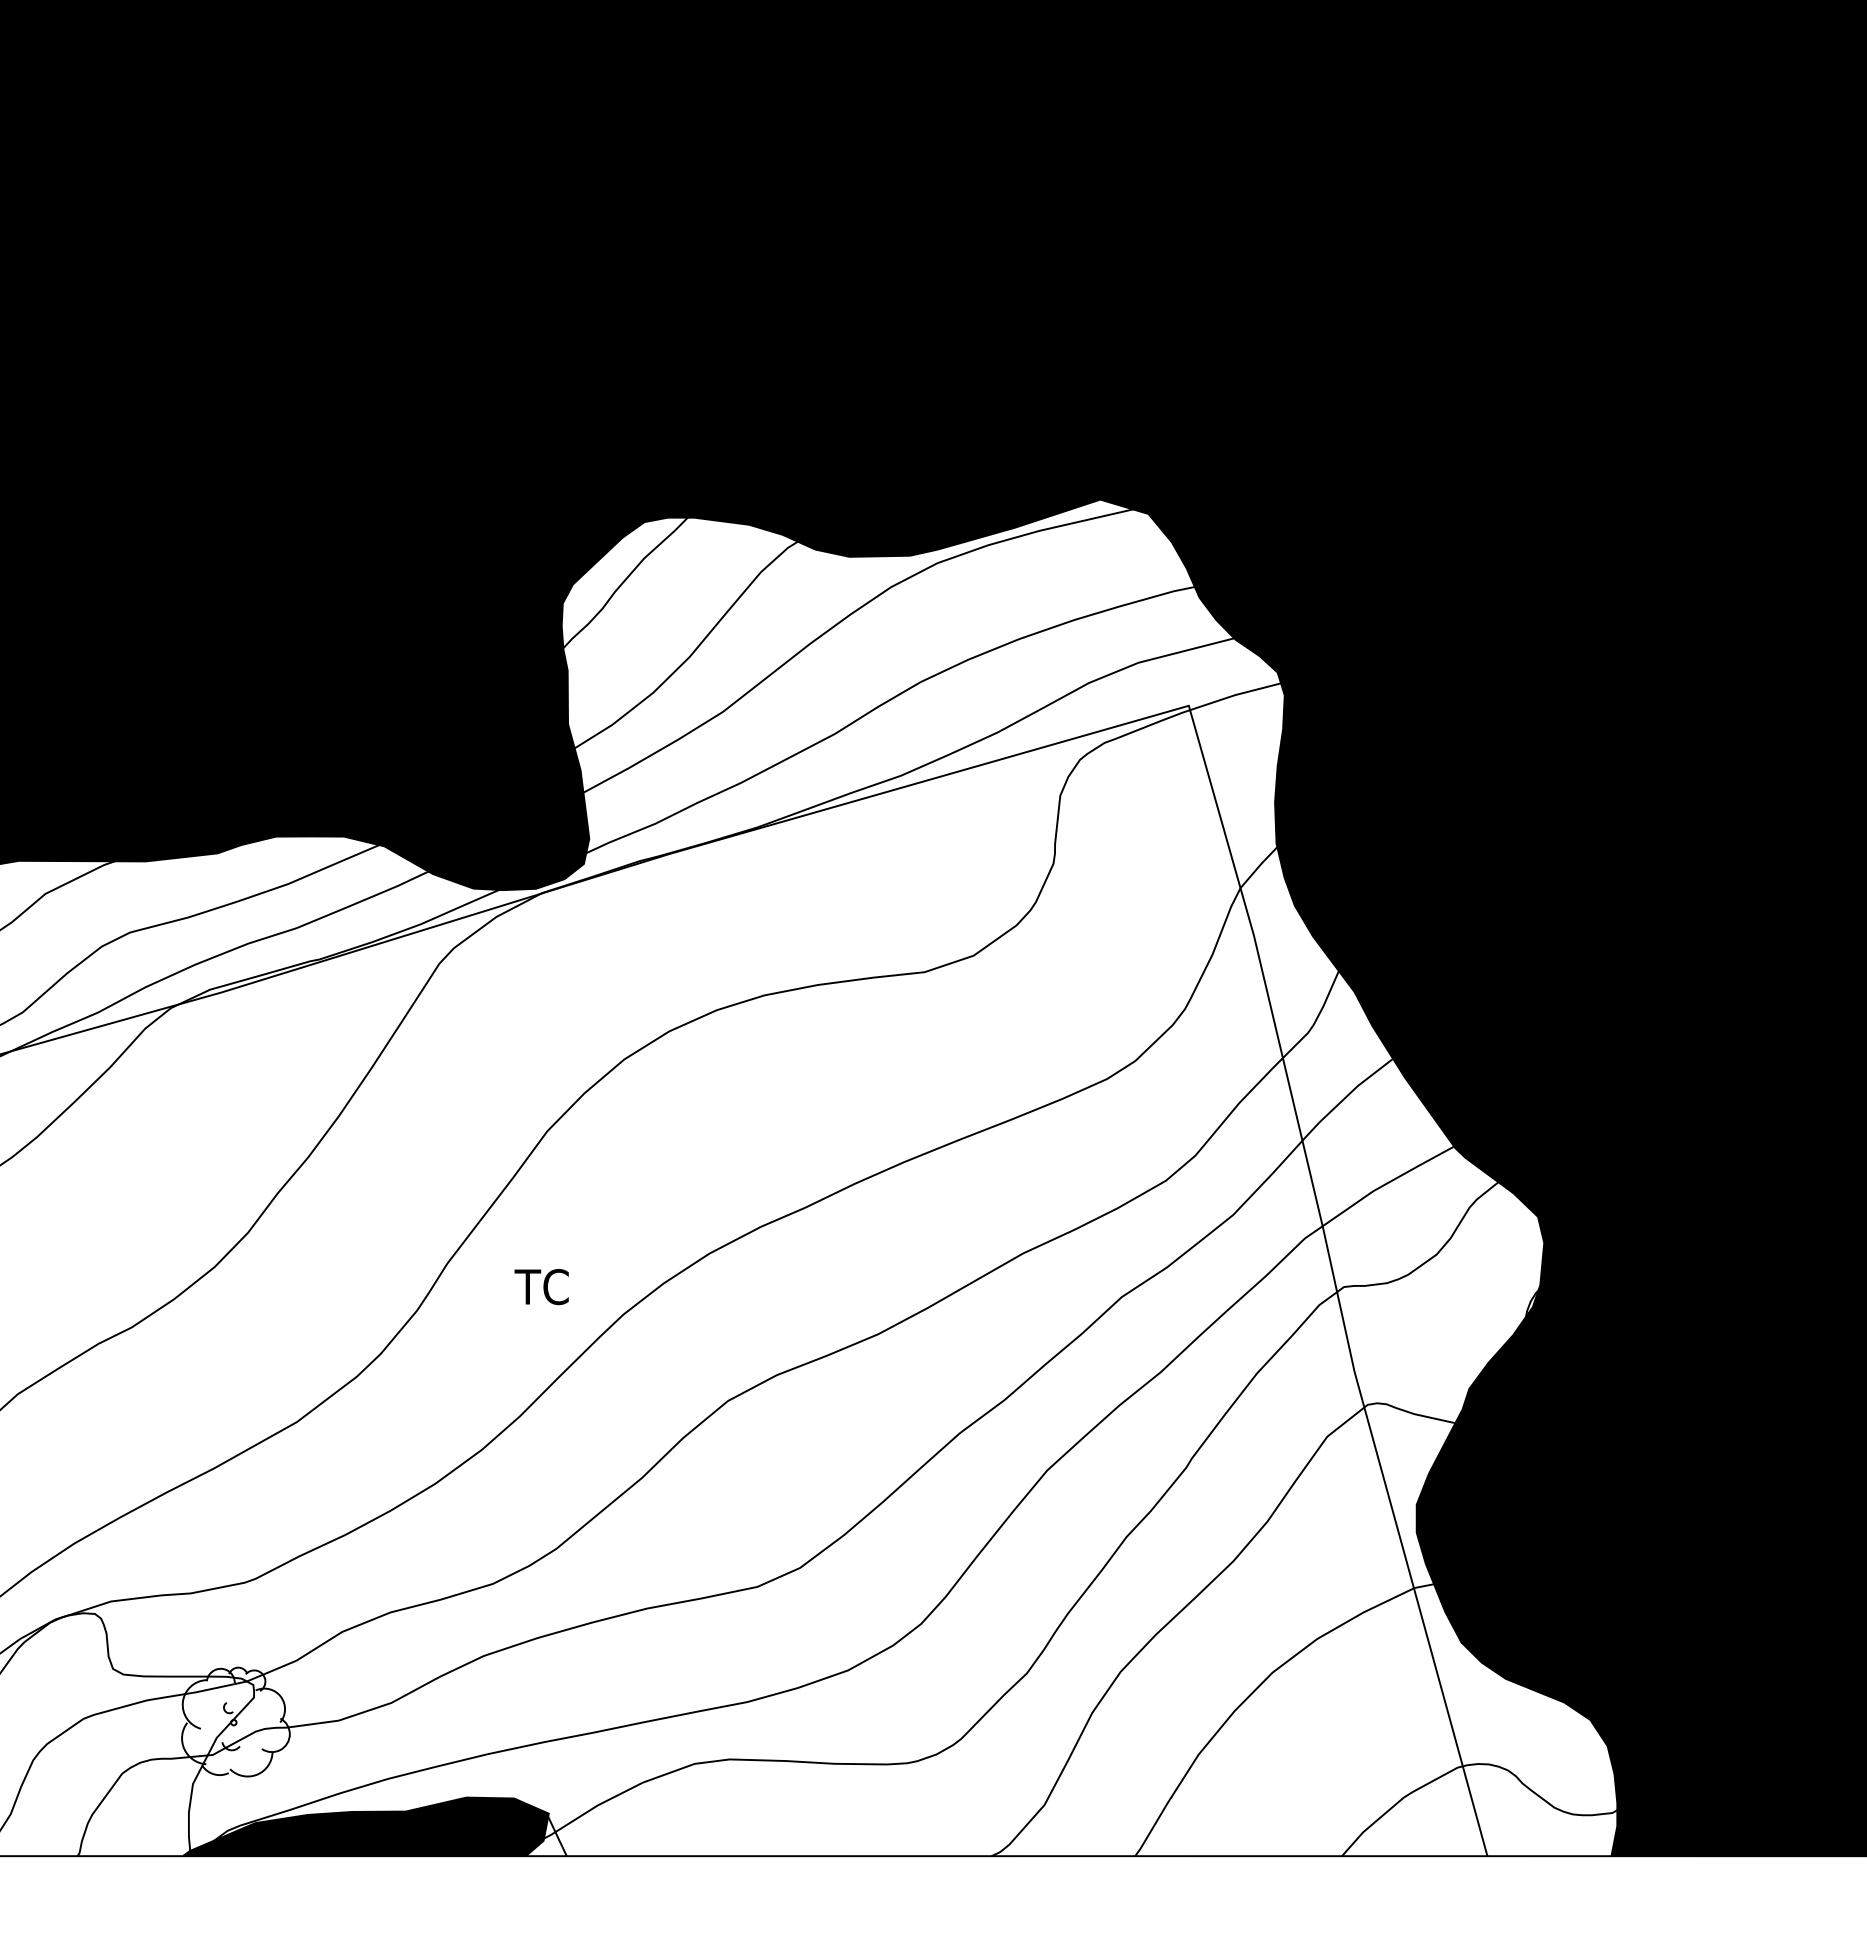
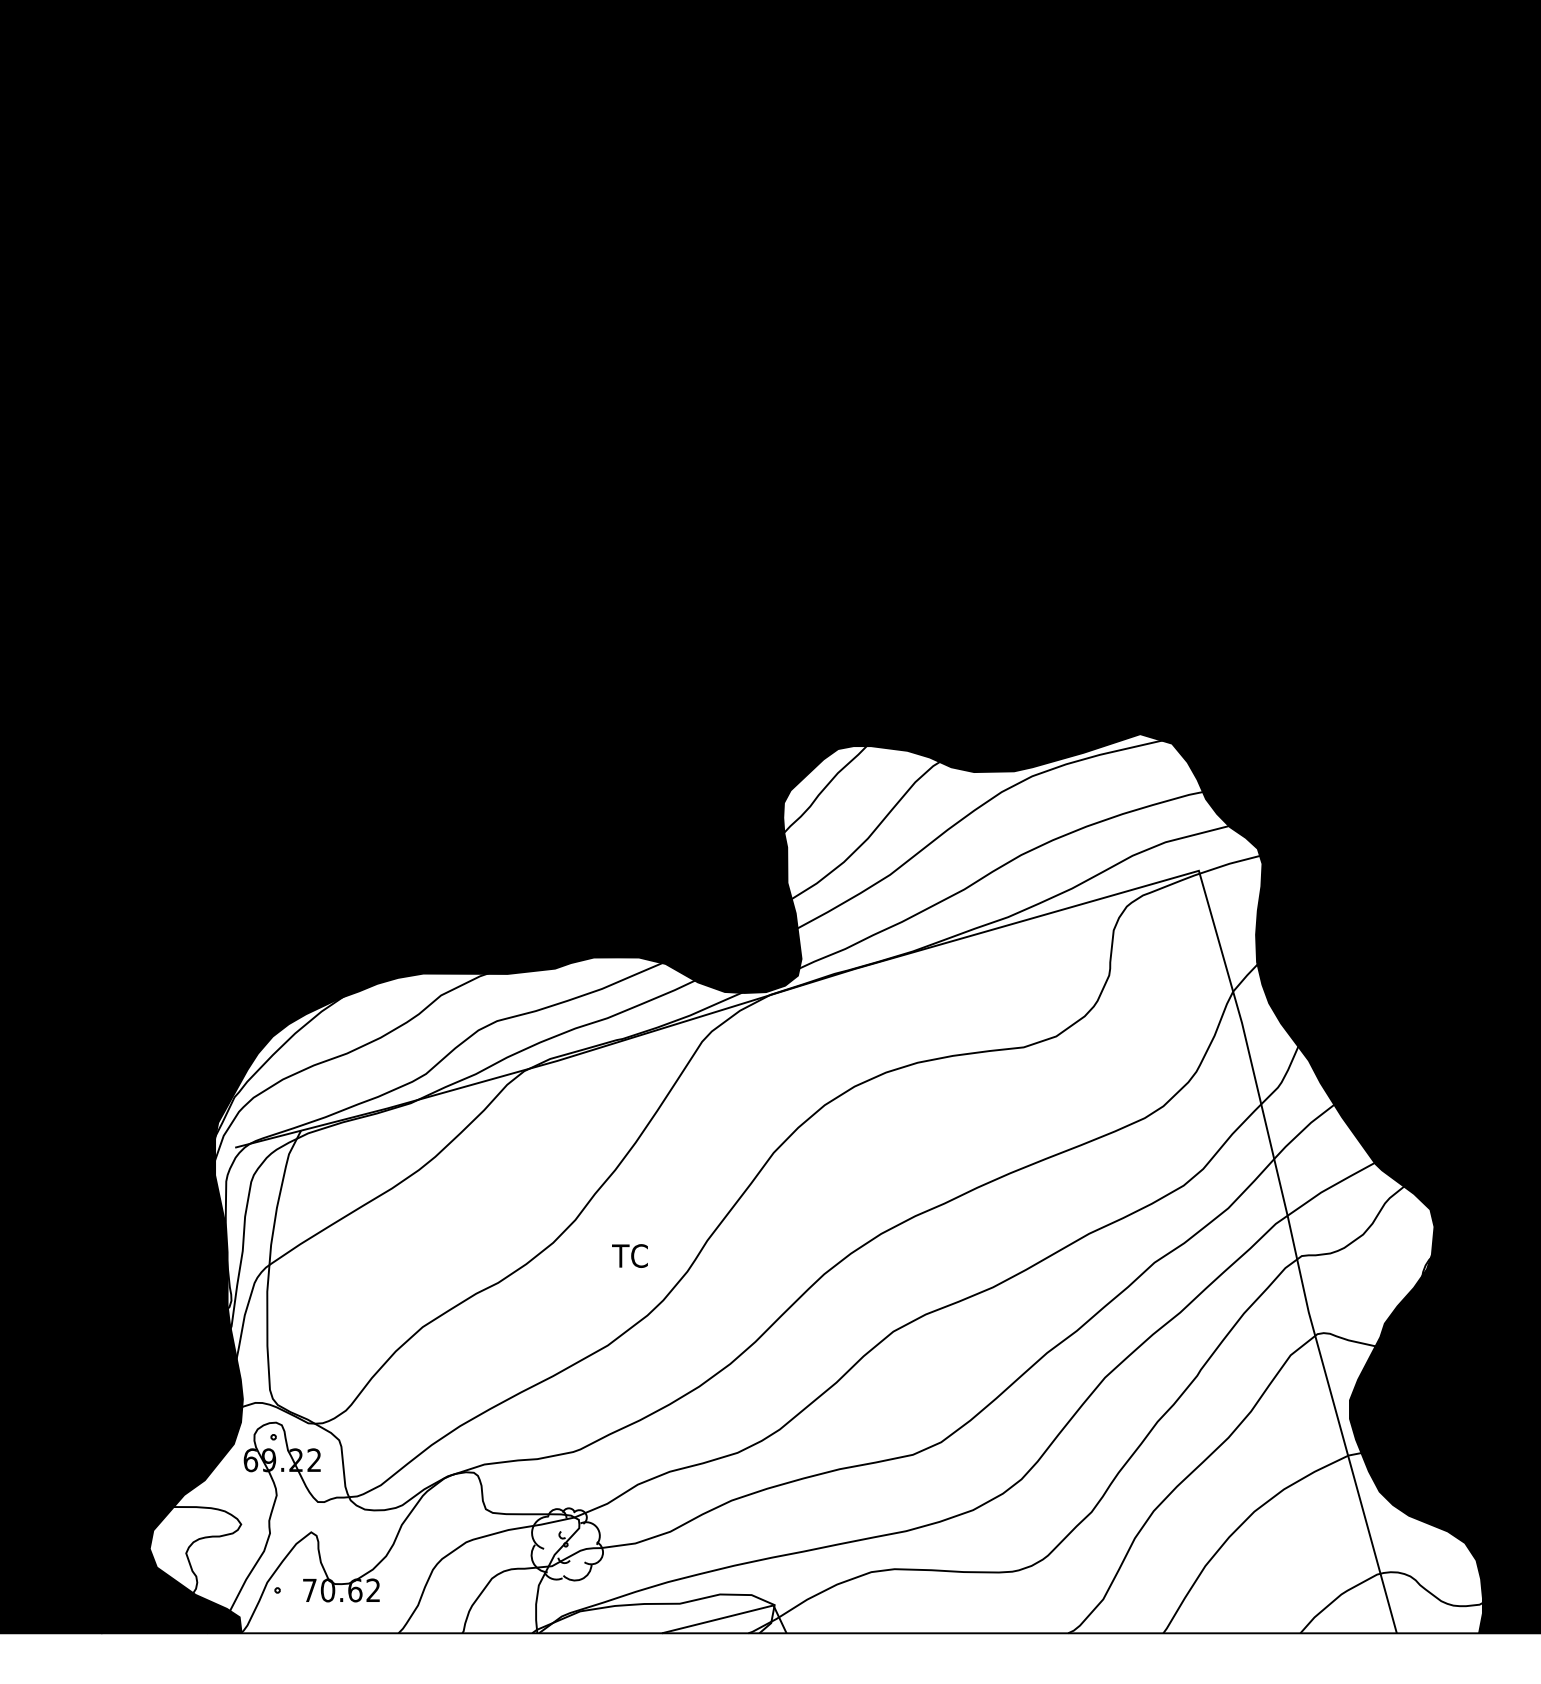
text: (540, 1286) -> (629, 1255), moved
fill: (365, 1826) -> (653, 1613), removed

